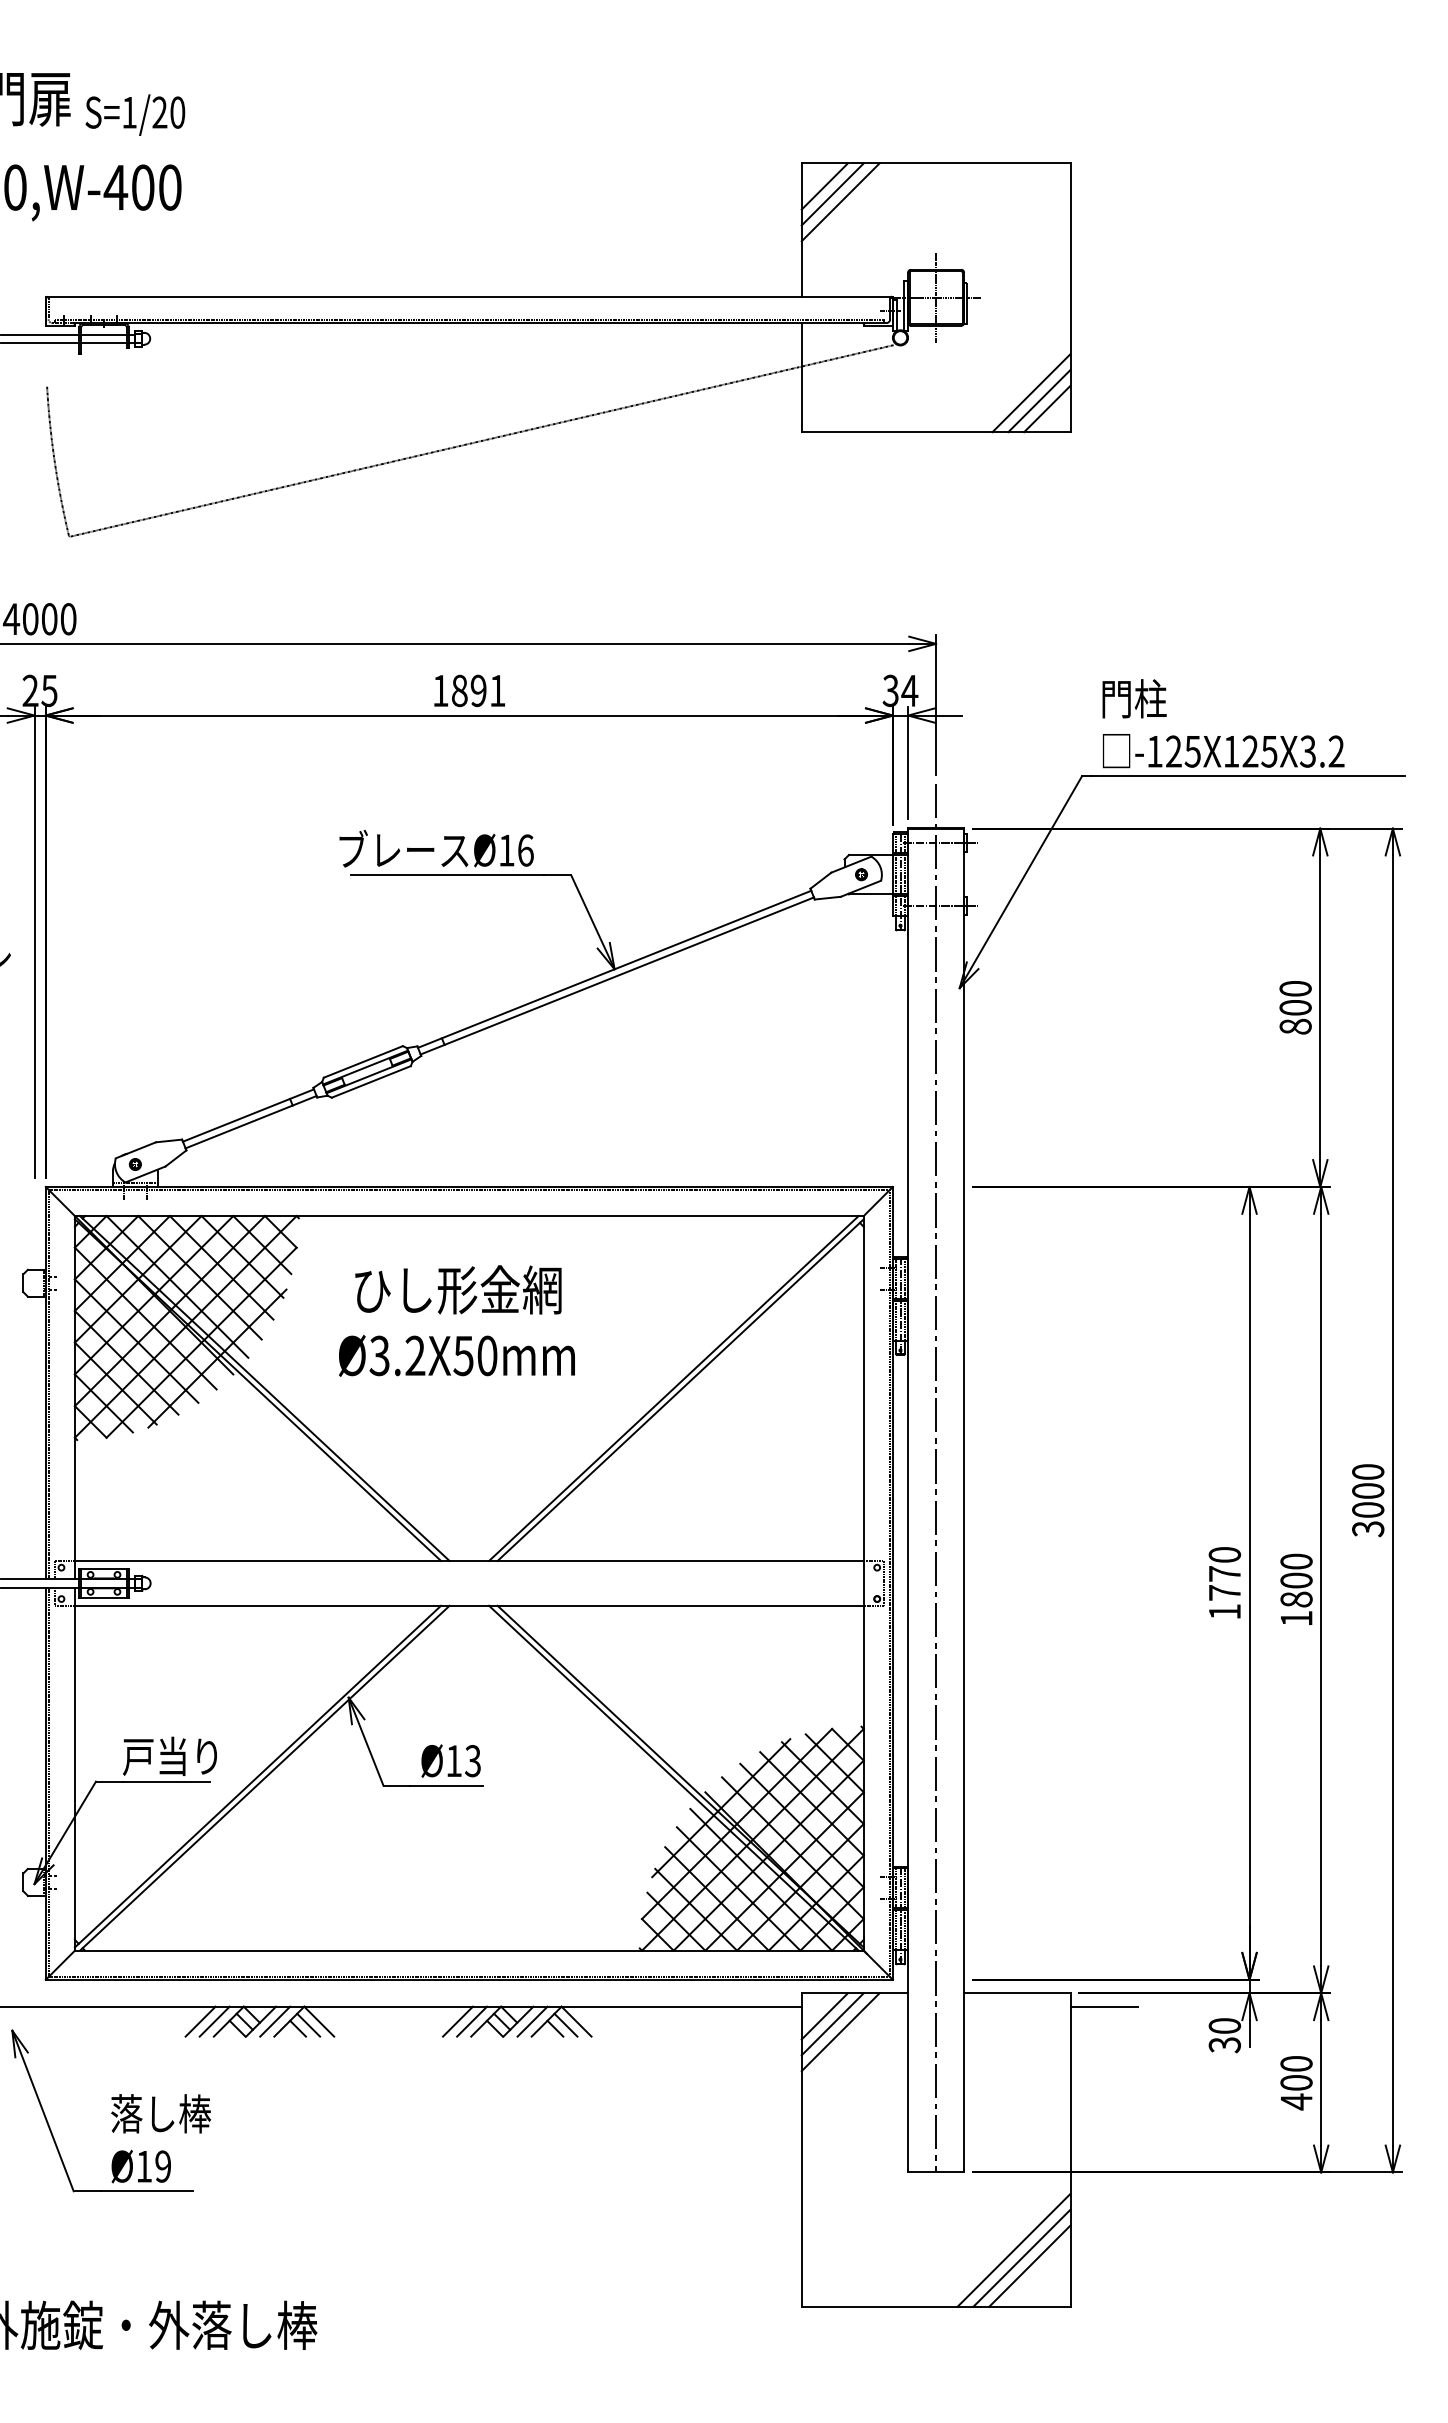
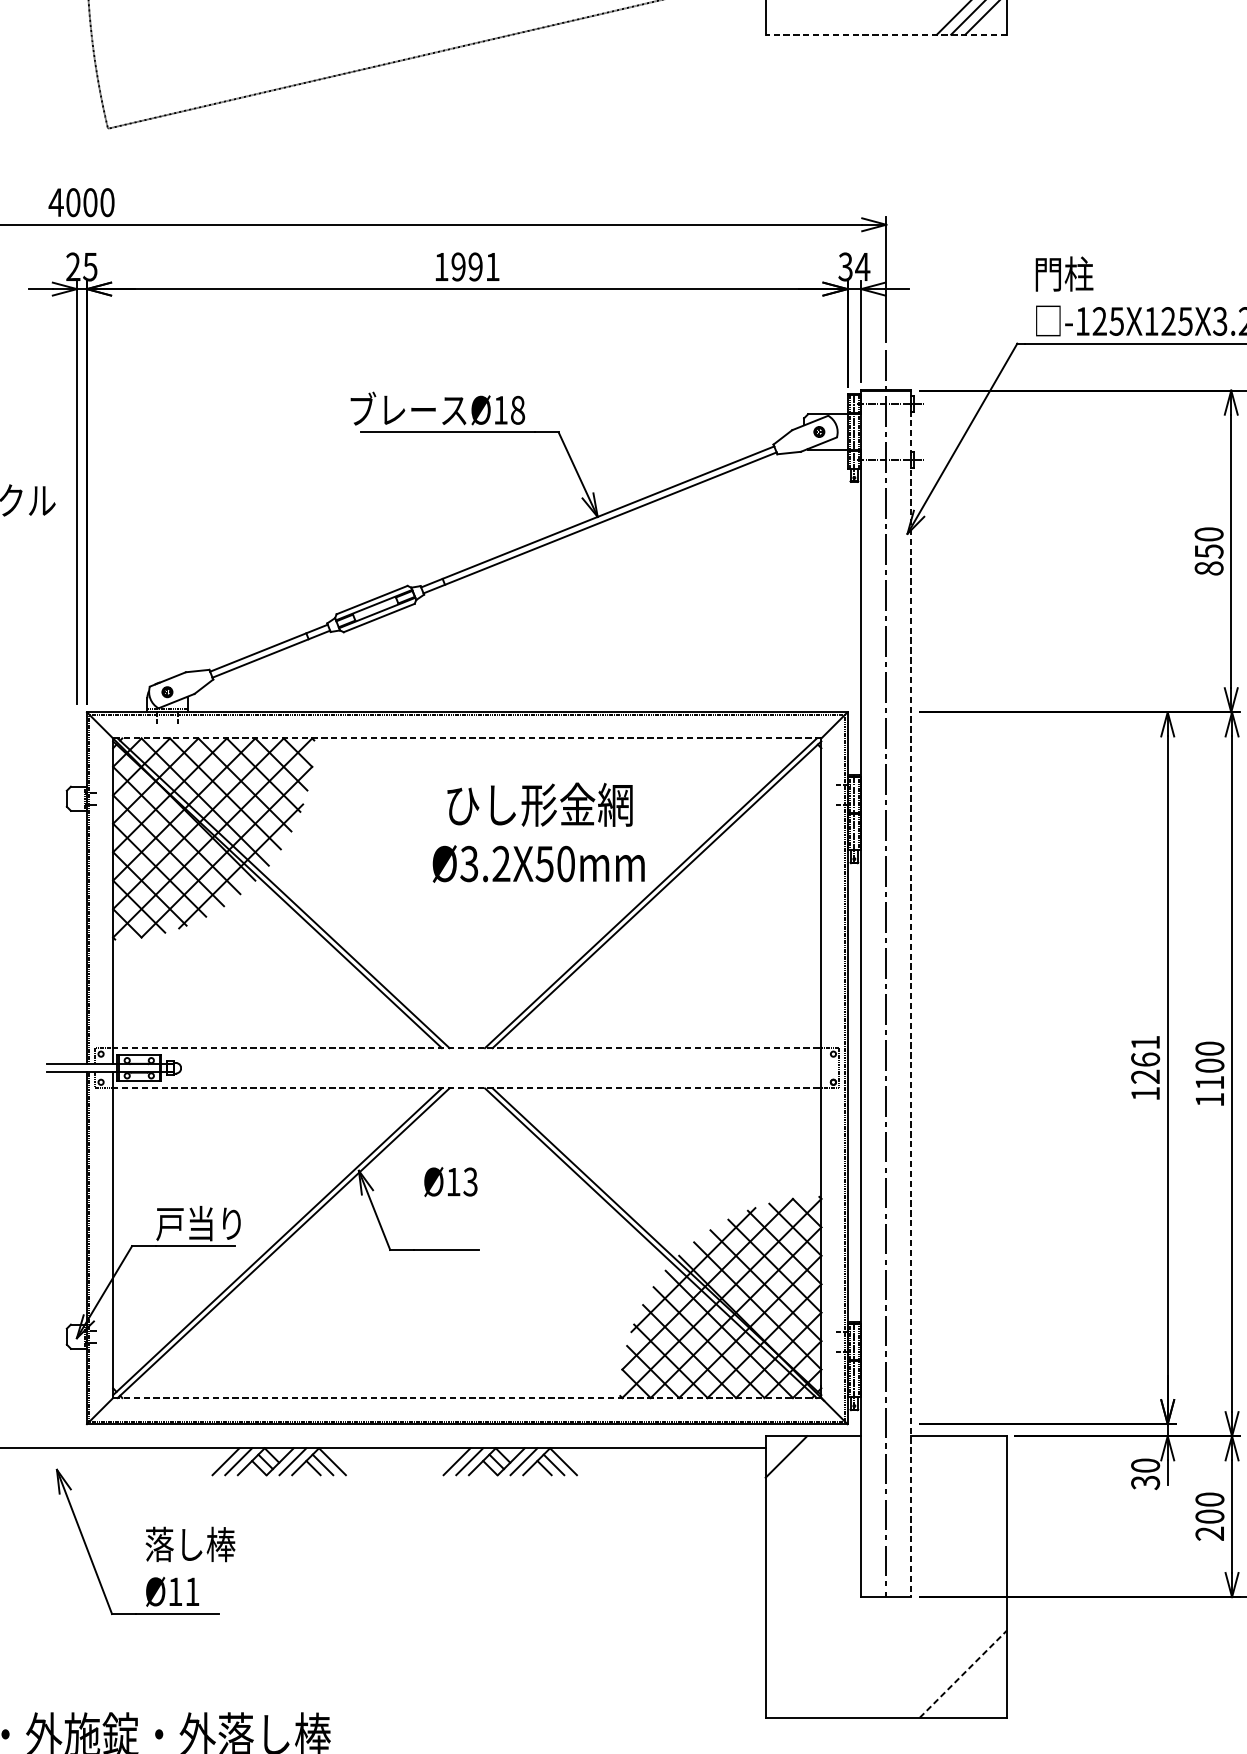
line: (935, 432) -> (885, 34), solid -> dashed
text: (459, 690) -> (458, 266), 1891 -> 1991
text: (525, 850) -> (517, 410), Ø16 -> Ø18
text: (1295, 1008) -> (1208, 552), 800 -> 850
line: (468, 1216) -> (466, 738), solid -> dashed
text: (456, 1320) -> (538, 832), moved
line: (964, 1500) -> (911, 993), solid -> dashed
line: (468, 1560) -> (466, 1047), solid -> dashed
text: (1224, 1573) -> (1145, 1059), 1770 -> 1261
text: (1296, 1599) -> (1209, 1082), 1800 -> 1100
line: (468, 1605) -> (466, 1088), solid -> dashed
text: (450, 1760) -> (450, 1181), moved
line: (468, 1950) -> (466, 1397), solid -> dashed
line: (1103, 2006) -> (1036, 1448), removed
line: (832, 2024) -> (793, 1464), removed
line: (840, 2032) -> (800, 1471), removed
text: (1296, 2101) -> (1209, 1533), 400 -> 200
text: (162, 2166) -> (191, 1591), Ø19 -> Ø11
line: (1013, 2249) -> (955, 1666), removed
line: (1021, 2258) -> (962, 1674), solid -> dashed
line: (1029, 2265) -> (970, 1680), removed

